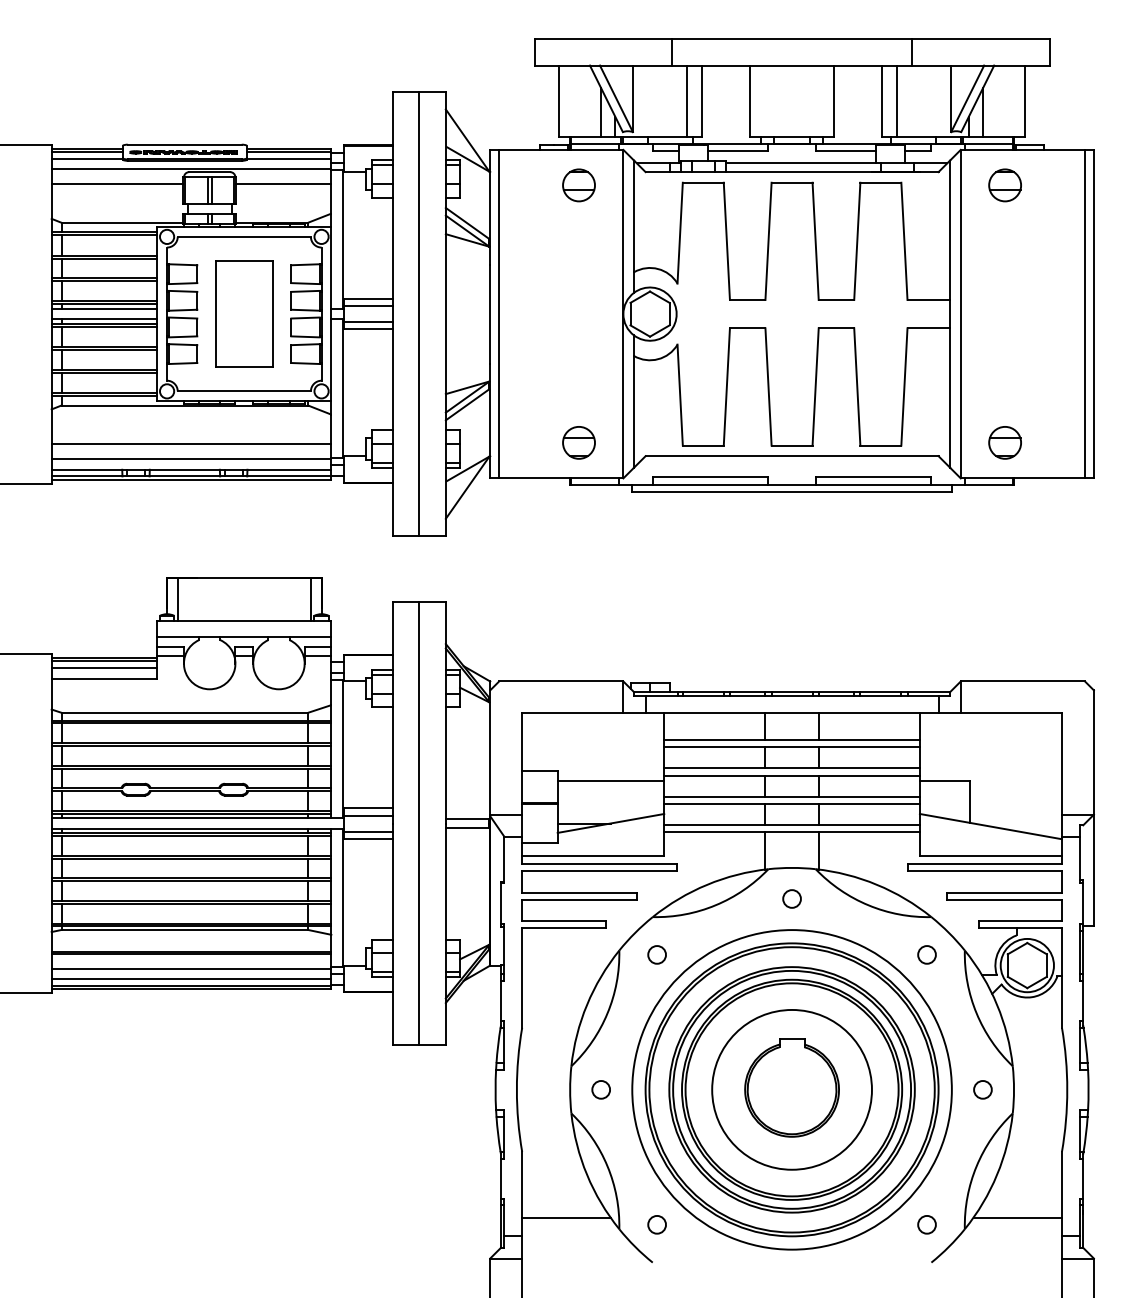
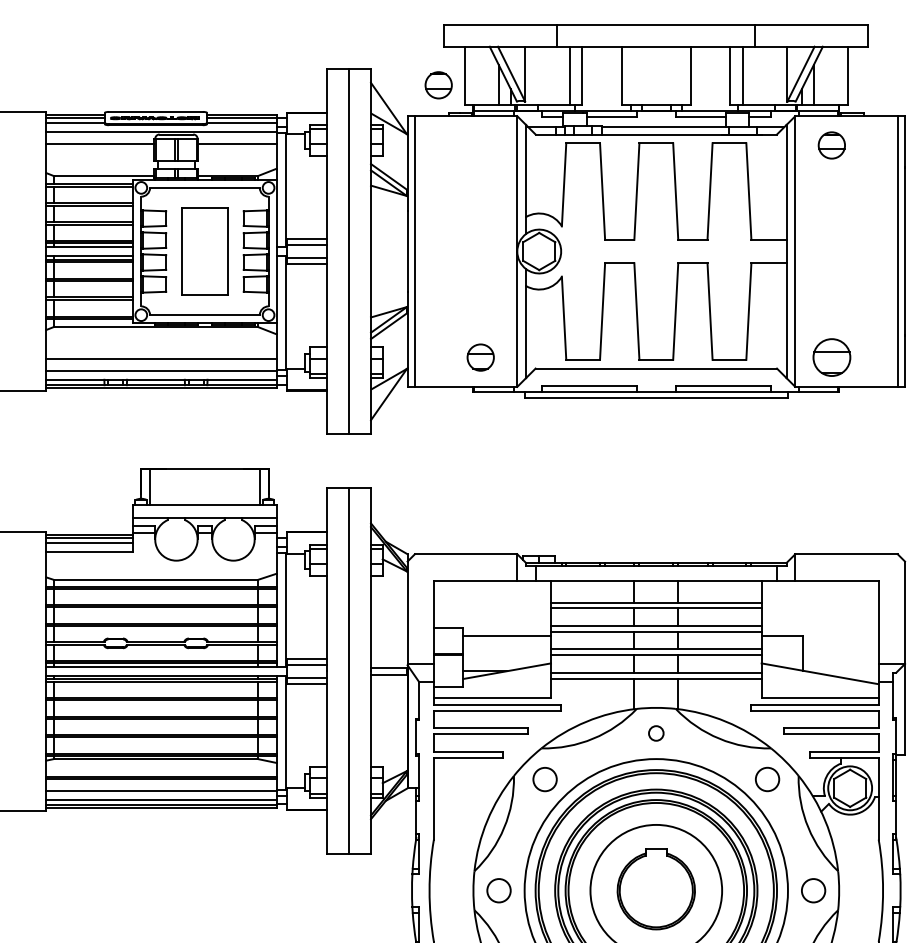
part: (578, 185) -> (438, 85), moved
part: (1004, 442) -> (831, 357), size x1.4
circle: (657, 954) -> (545, 779), size x1.6
circle: (926, 954) -> (767, 779), size x1.6
circle: (601, 1089) -> (499, 890), size x1.6
circle: (982, 1089) -> (813, 890), size x1.6

